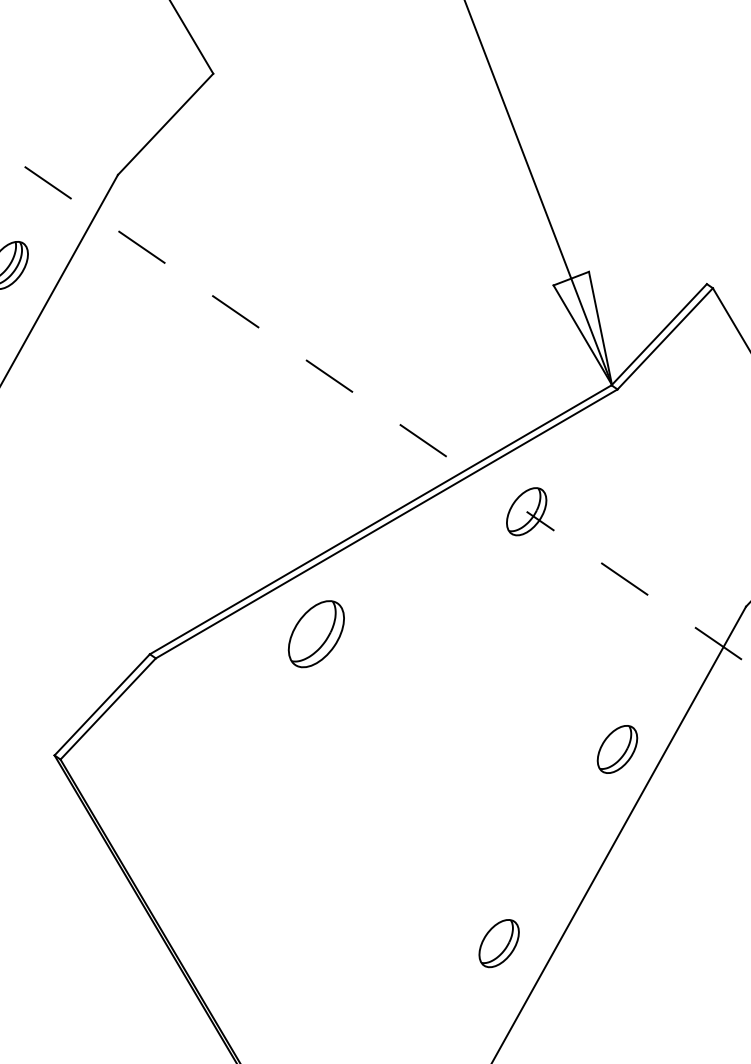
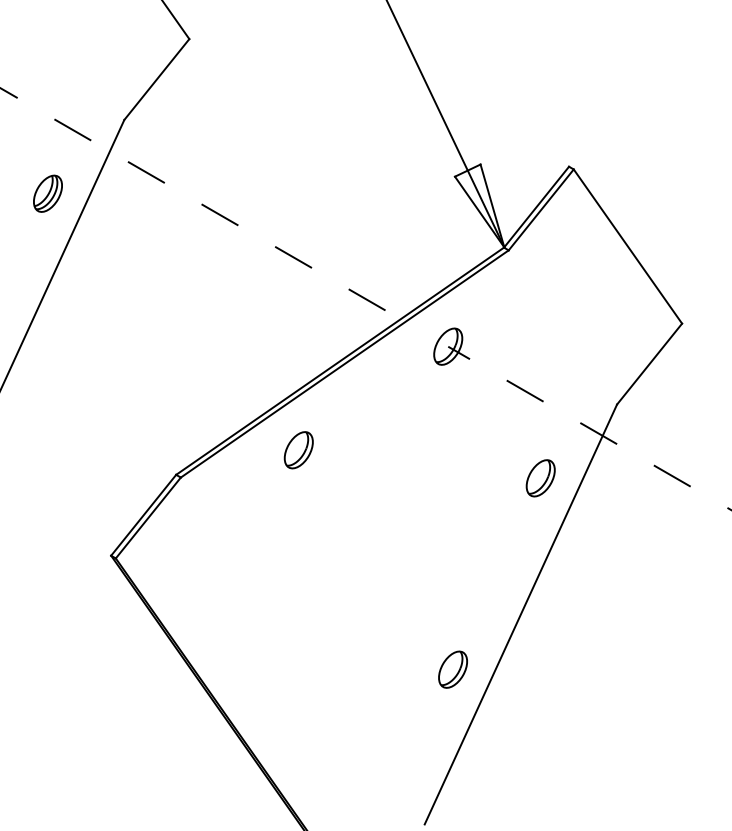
part: (315, 634) -> (298, 450), size x0.71
part: (617, 749) -> (540, 478), moved

